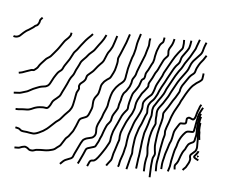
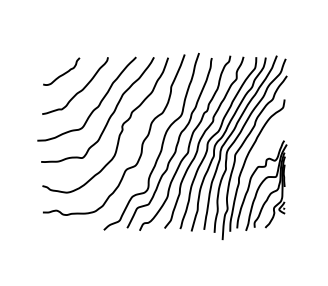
curve: (29, 28) -> (63, 73), moved

